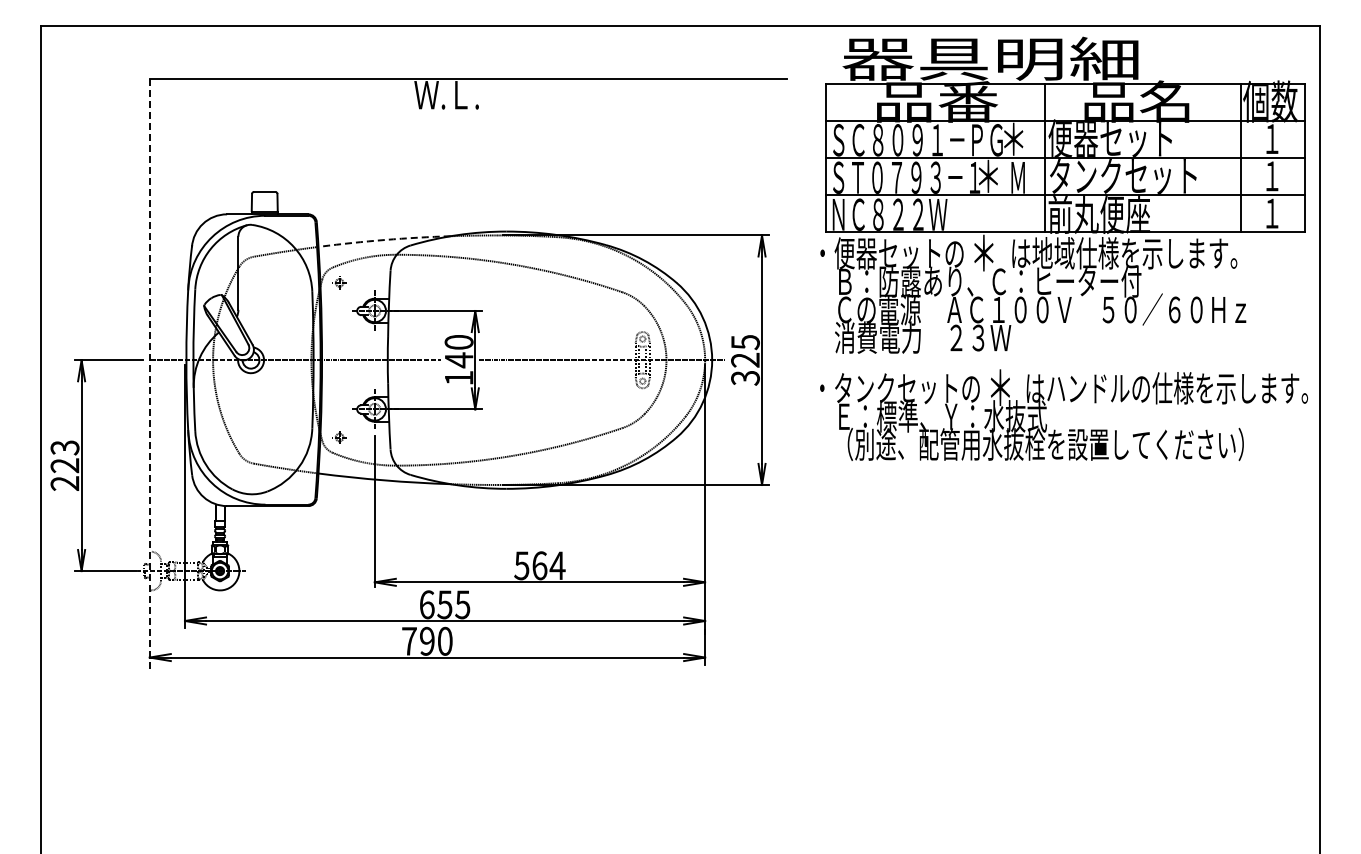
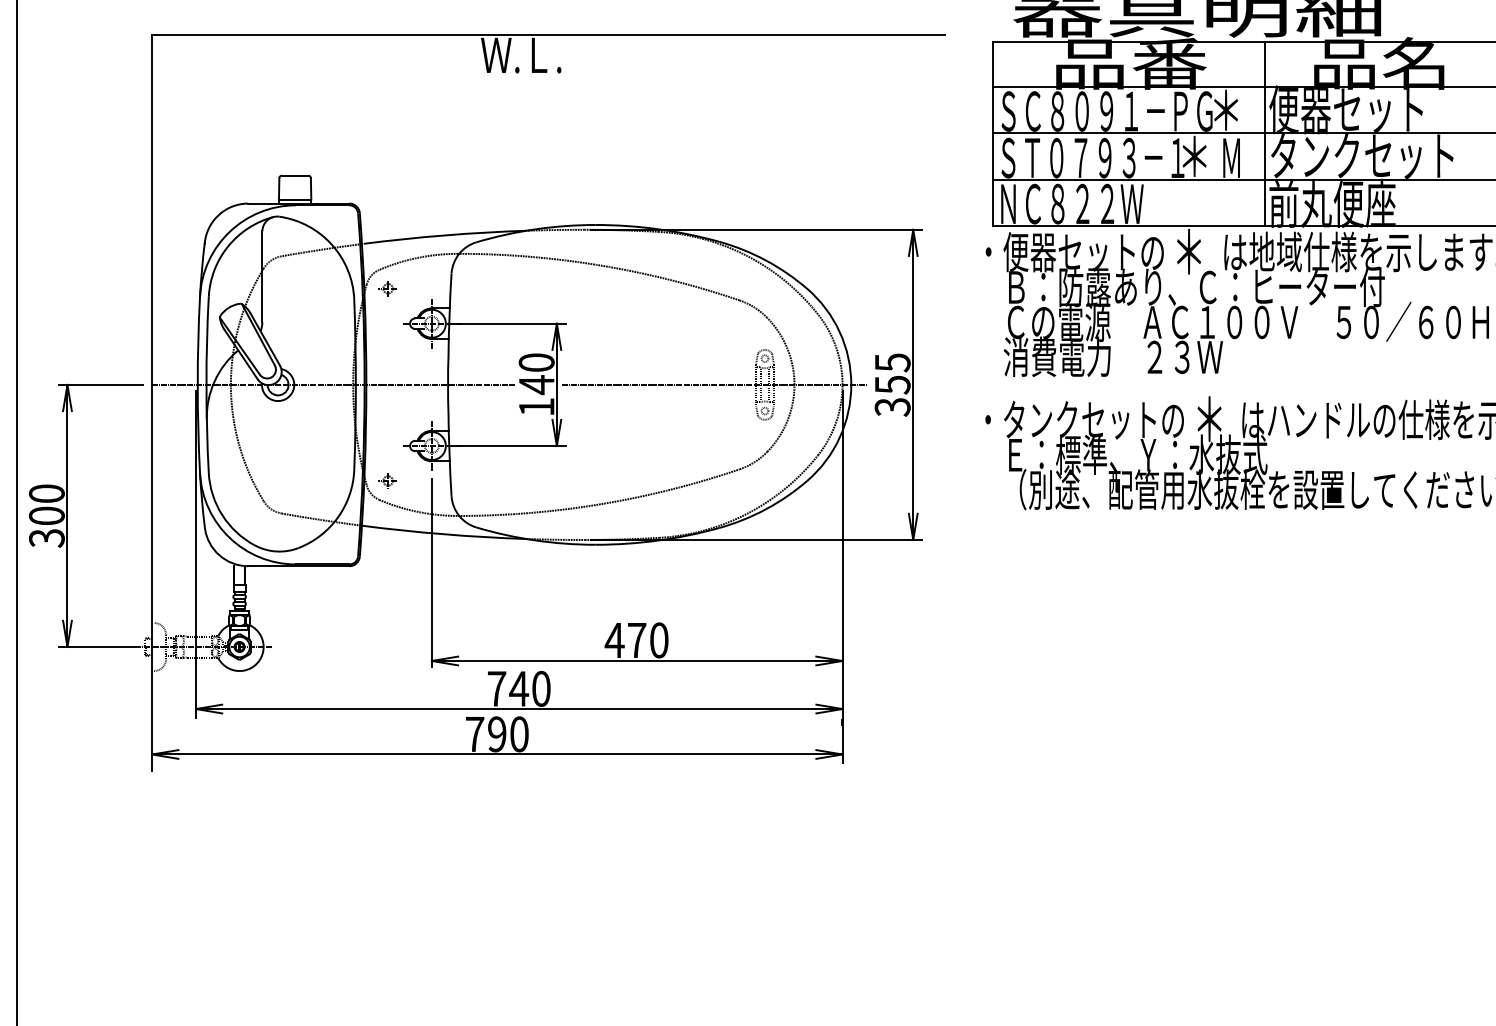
arc: (385, 239) -> (445, 234), dashed -> solid
text: (745, 360) -> (892, 385), 325 -> 355
line: (149, 374) -> (151, 402), dashed -> solid
text: (64, 465) -> (46, 515), 223 -> 300
text: (539, 565) -> (636, 640), 564 -> 470
text: (444, 604) -> (518, 688), 655 -> 740

